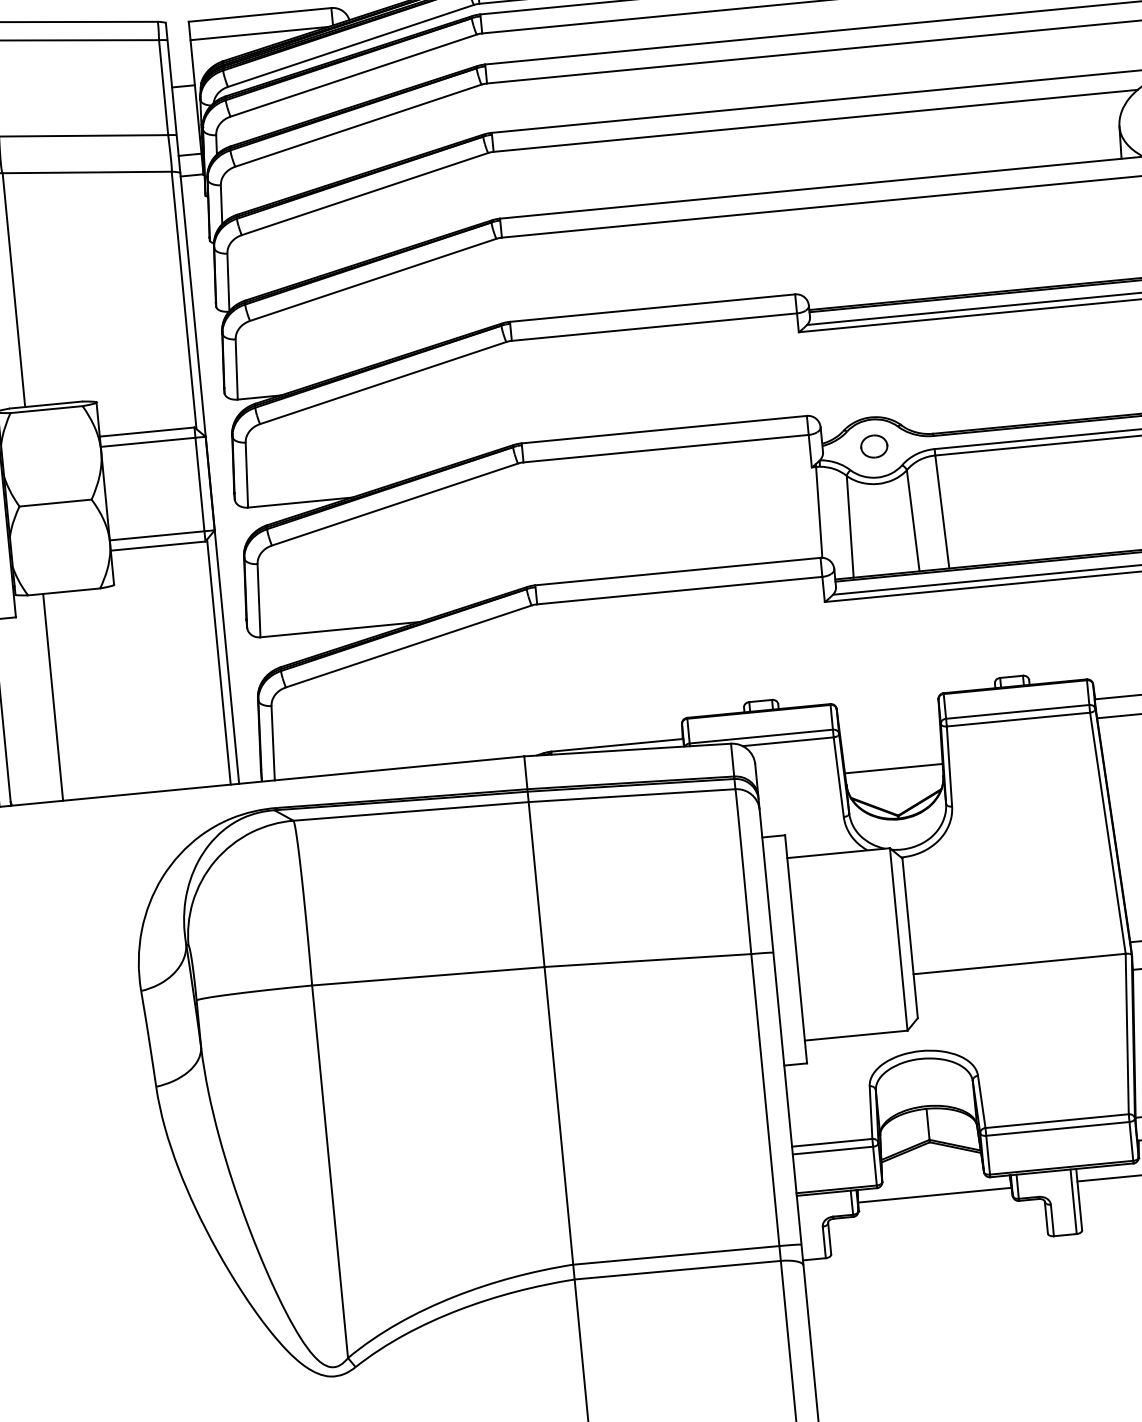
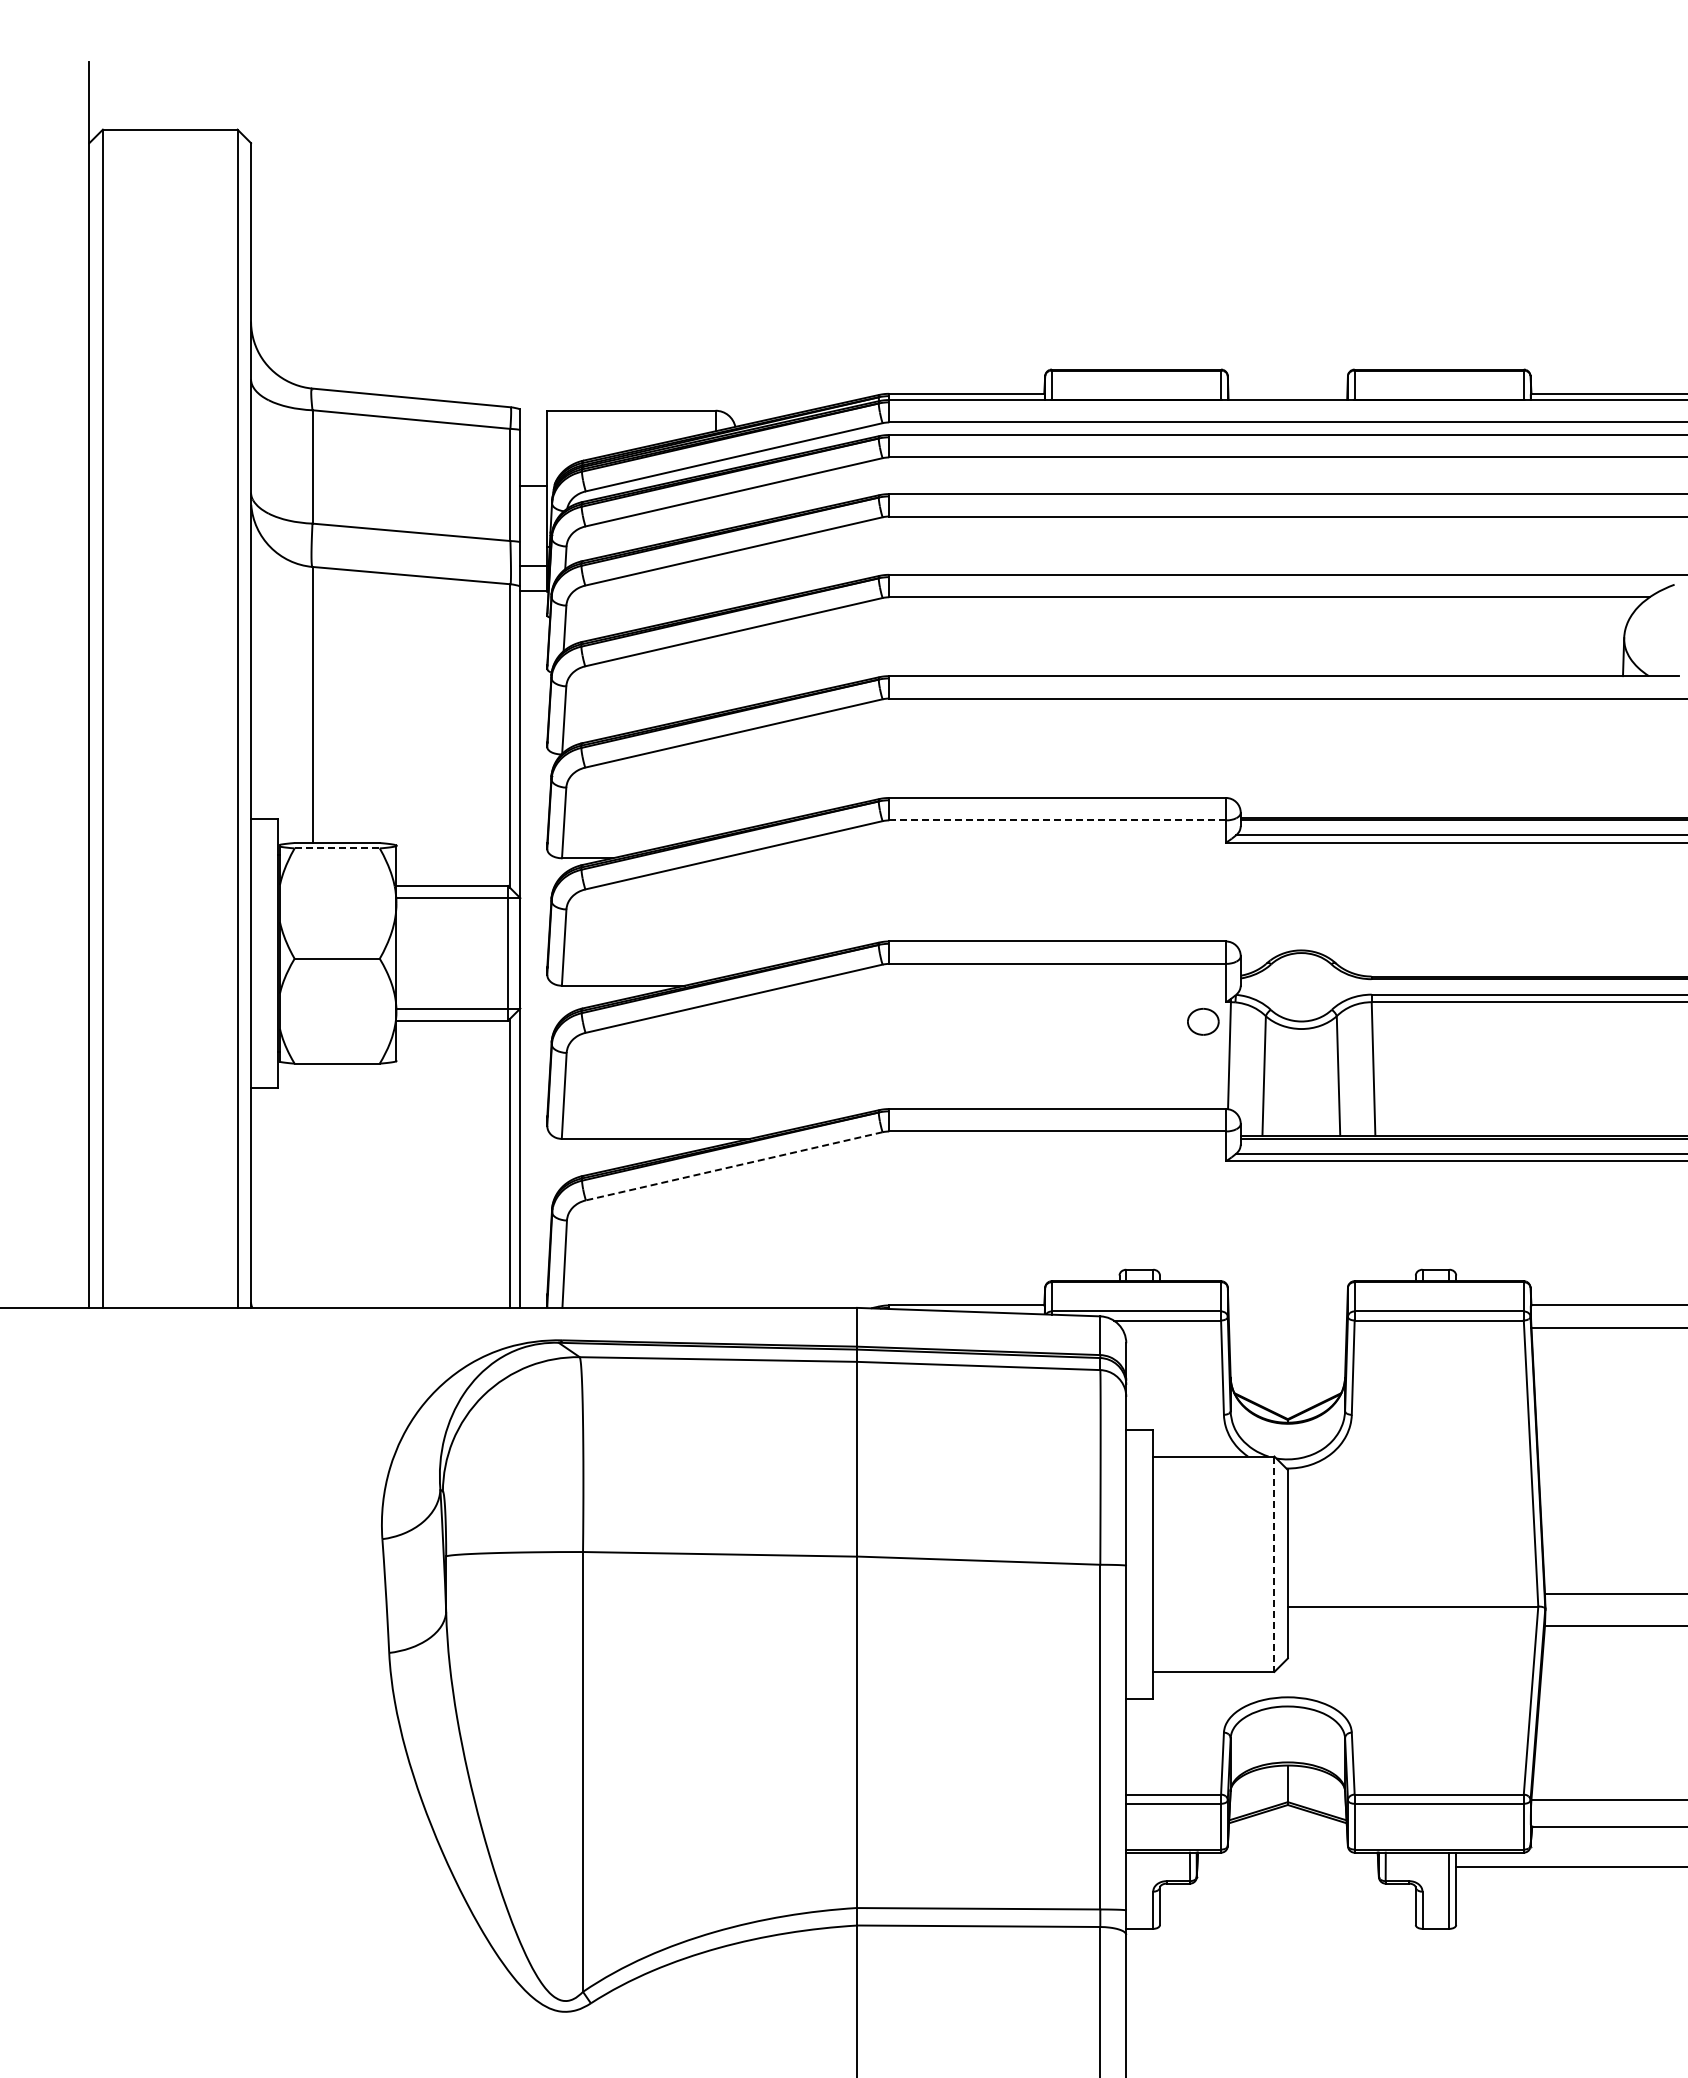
line: (259, 33) -> (628, 432), removed
line: (655, 327) -> (1058, 820), solid -> dashed
line: (46, 409) -> (337, 848), solid -> dashed
part: (874, 446) -> (1203, 1021), moved
line: (408, 646) -> (733, 1166), solid -> dashed
line: (53, 697) -> (312, 1185), removed
line: (893, 768) -> (1287, 1363), removed
line: (898, 939) -> (1274, 1564), solid -> dashed
line: (934, 1195) -> (1287, 1867), removed

